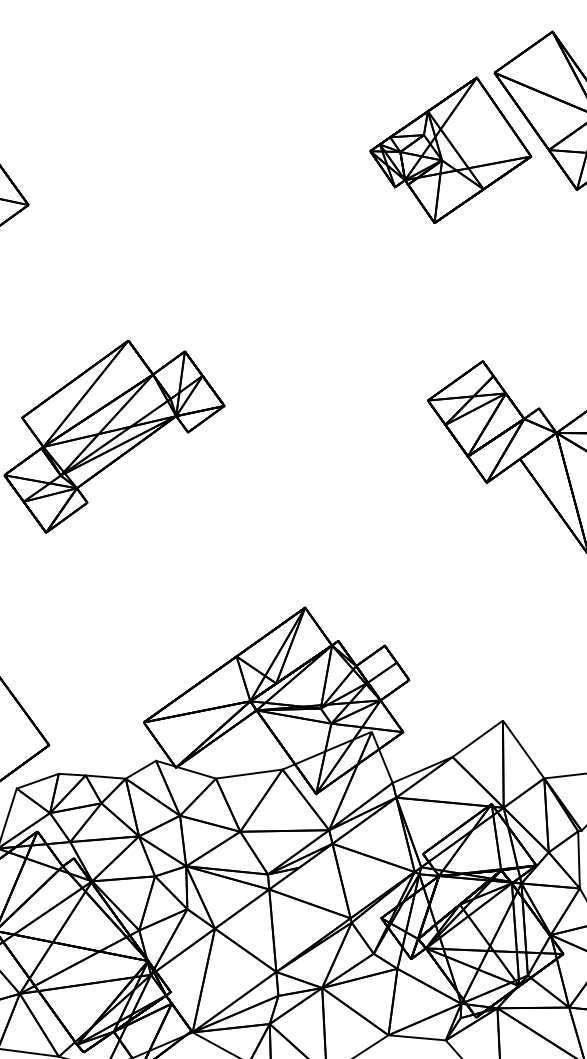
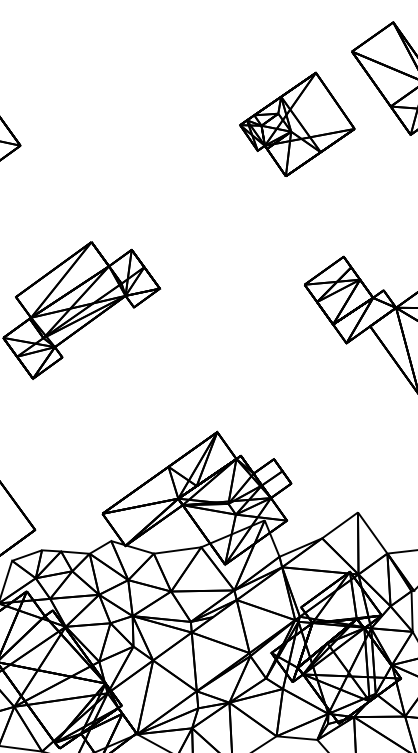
part: (450, 149) -> (297, 123), moved

